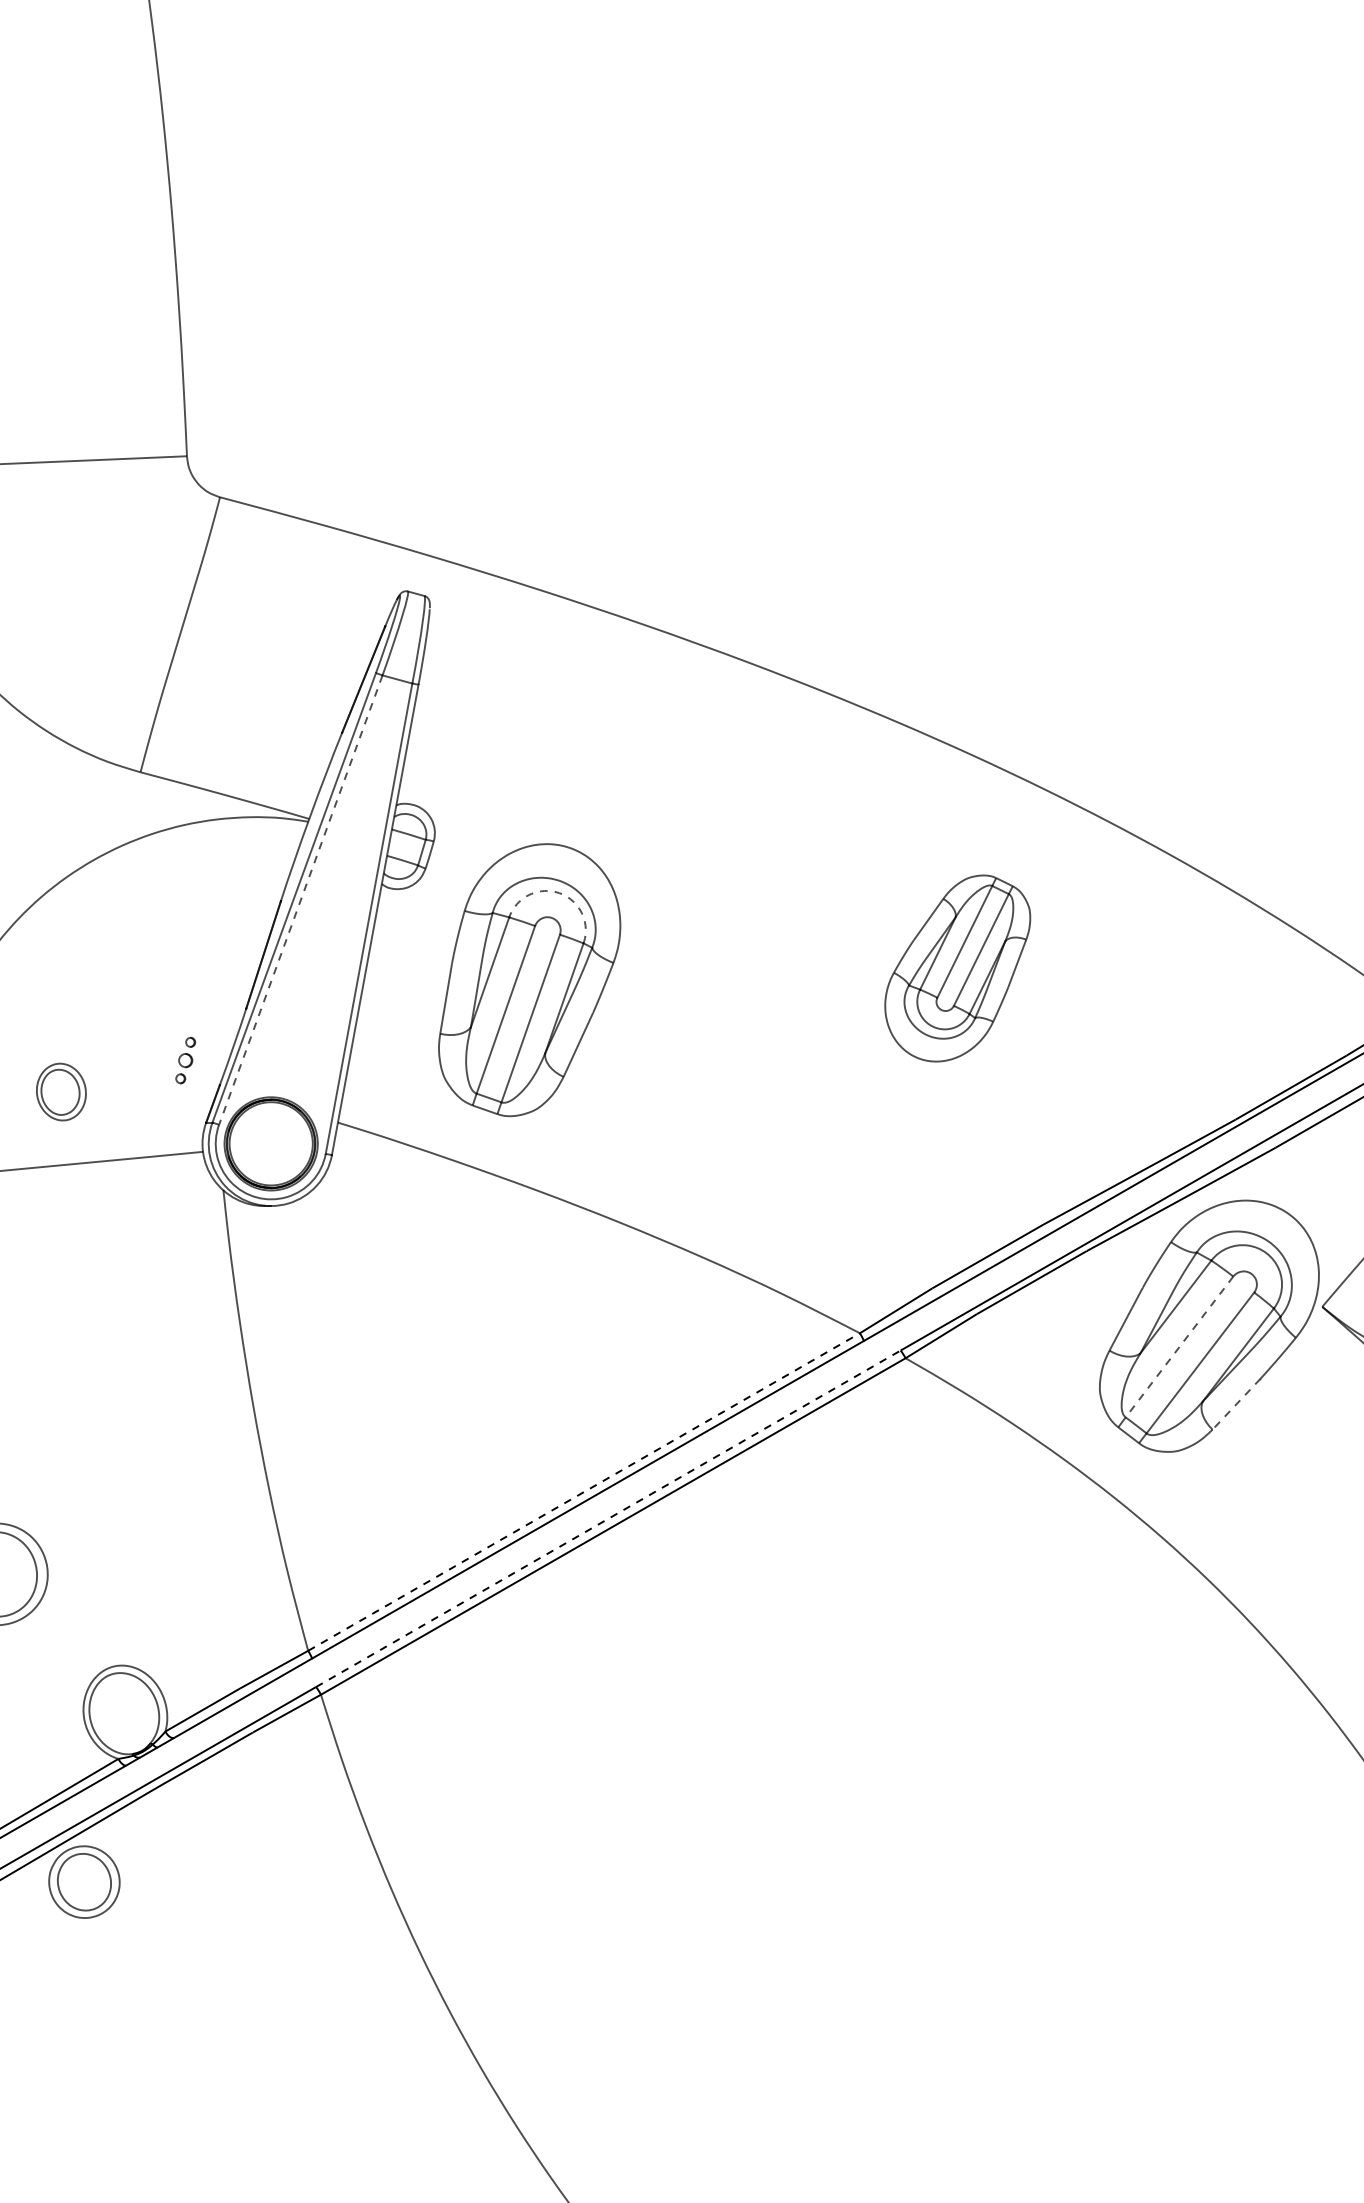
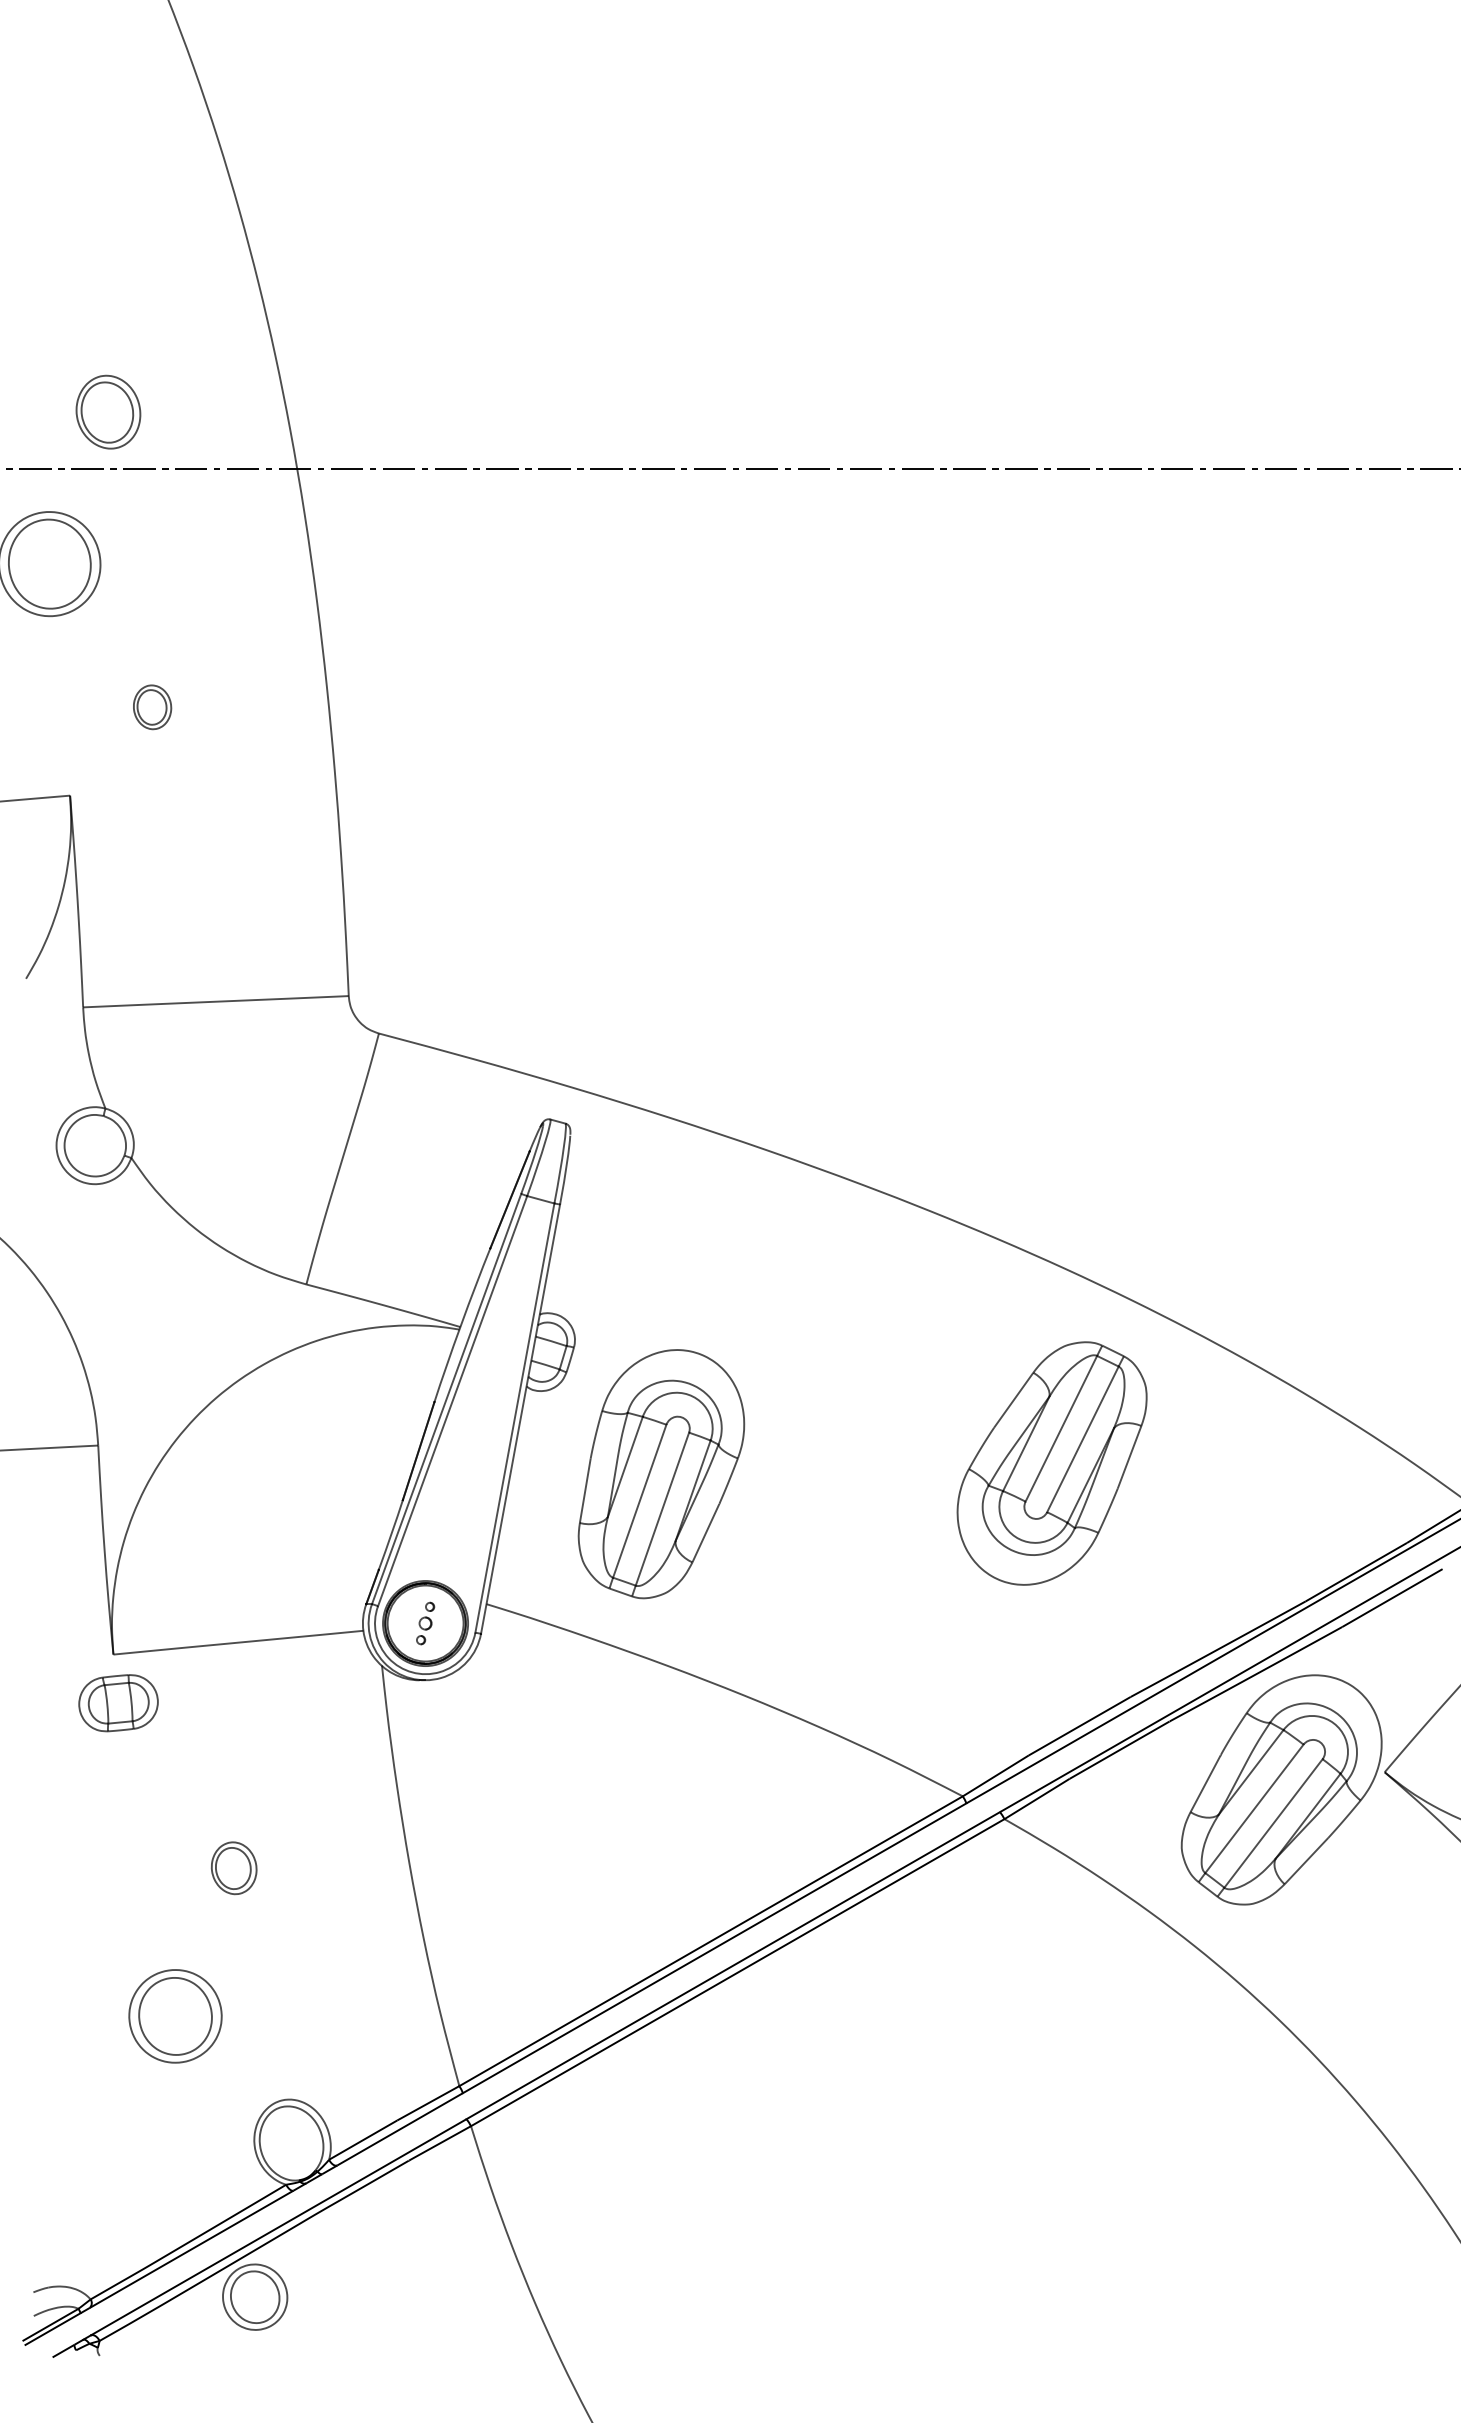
arc: (559, 892) -> (688, 1394), dashed -> solid
line: (300, 900) -> (452, 1401), dashed -> solid
part: (957, 968) -> (1051, 1463), size x1.43
part: (185, 1060) -> (425, 1623), moved
part: (61, 1092) -> (234, 1868), moved
line: (1179, 1346) -> (1254, 1808), dashed -> solid
line: (1236, 1404) -> (1306, 1861), dashed -> solid
line: (584, 1491) -> (711, 1940), dashed -> solid
line: (608, 1518) -> (733, 1965), dashed -> solid

